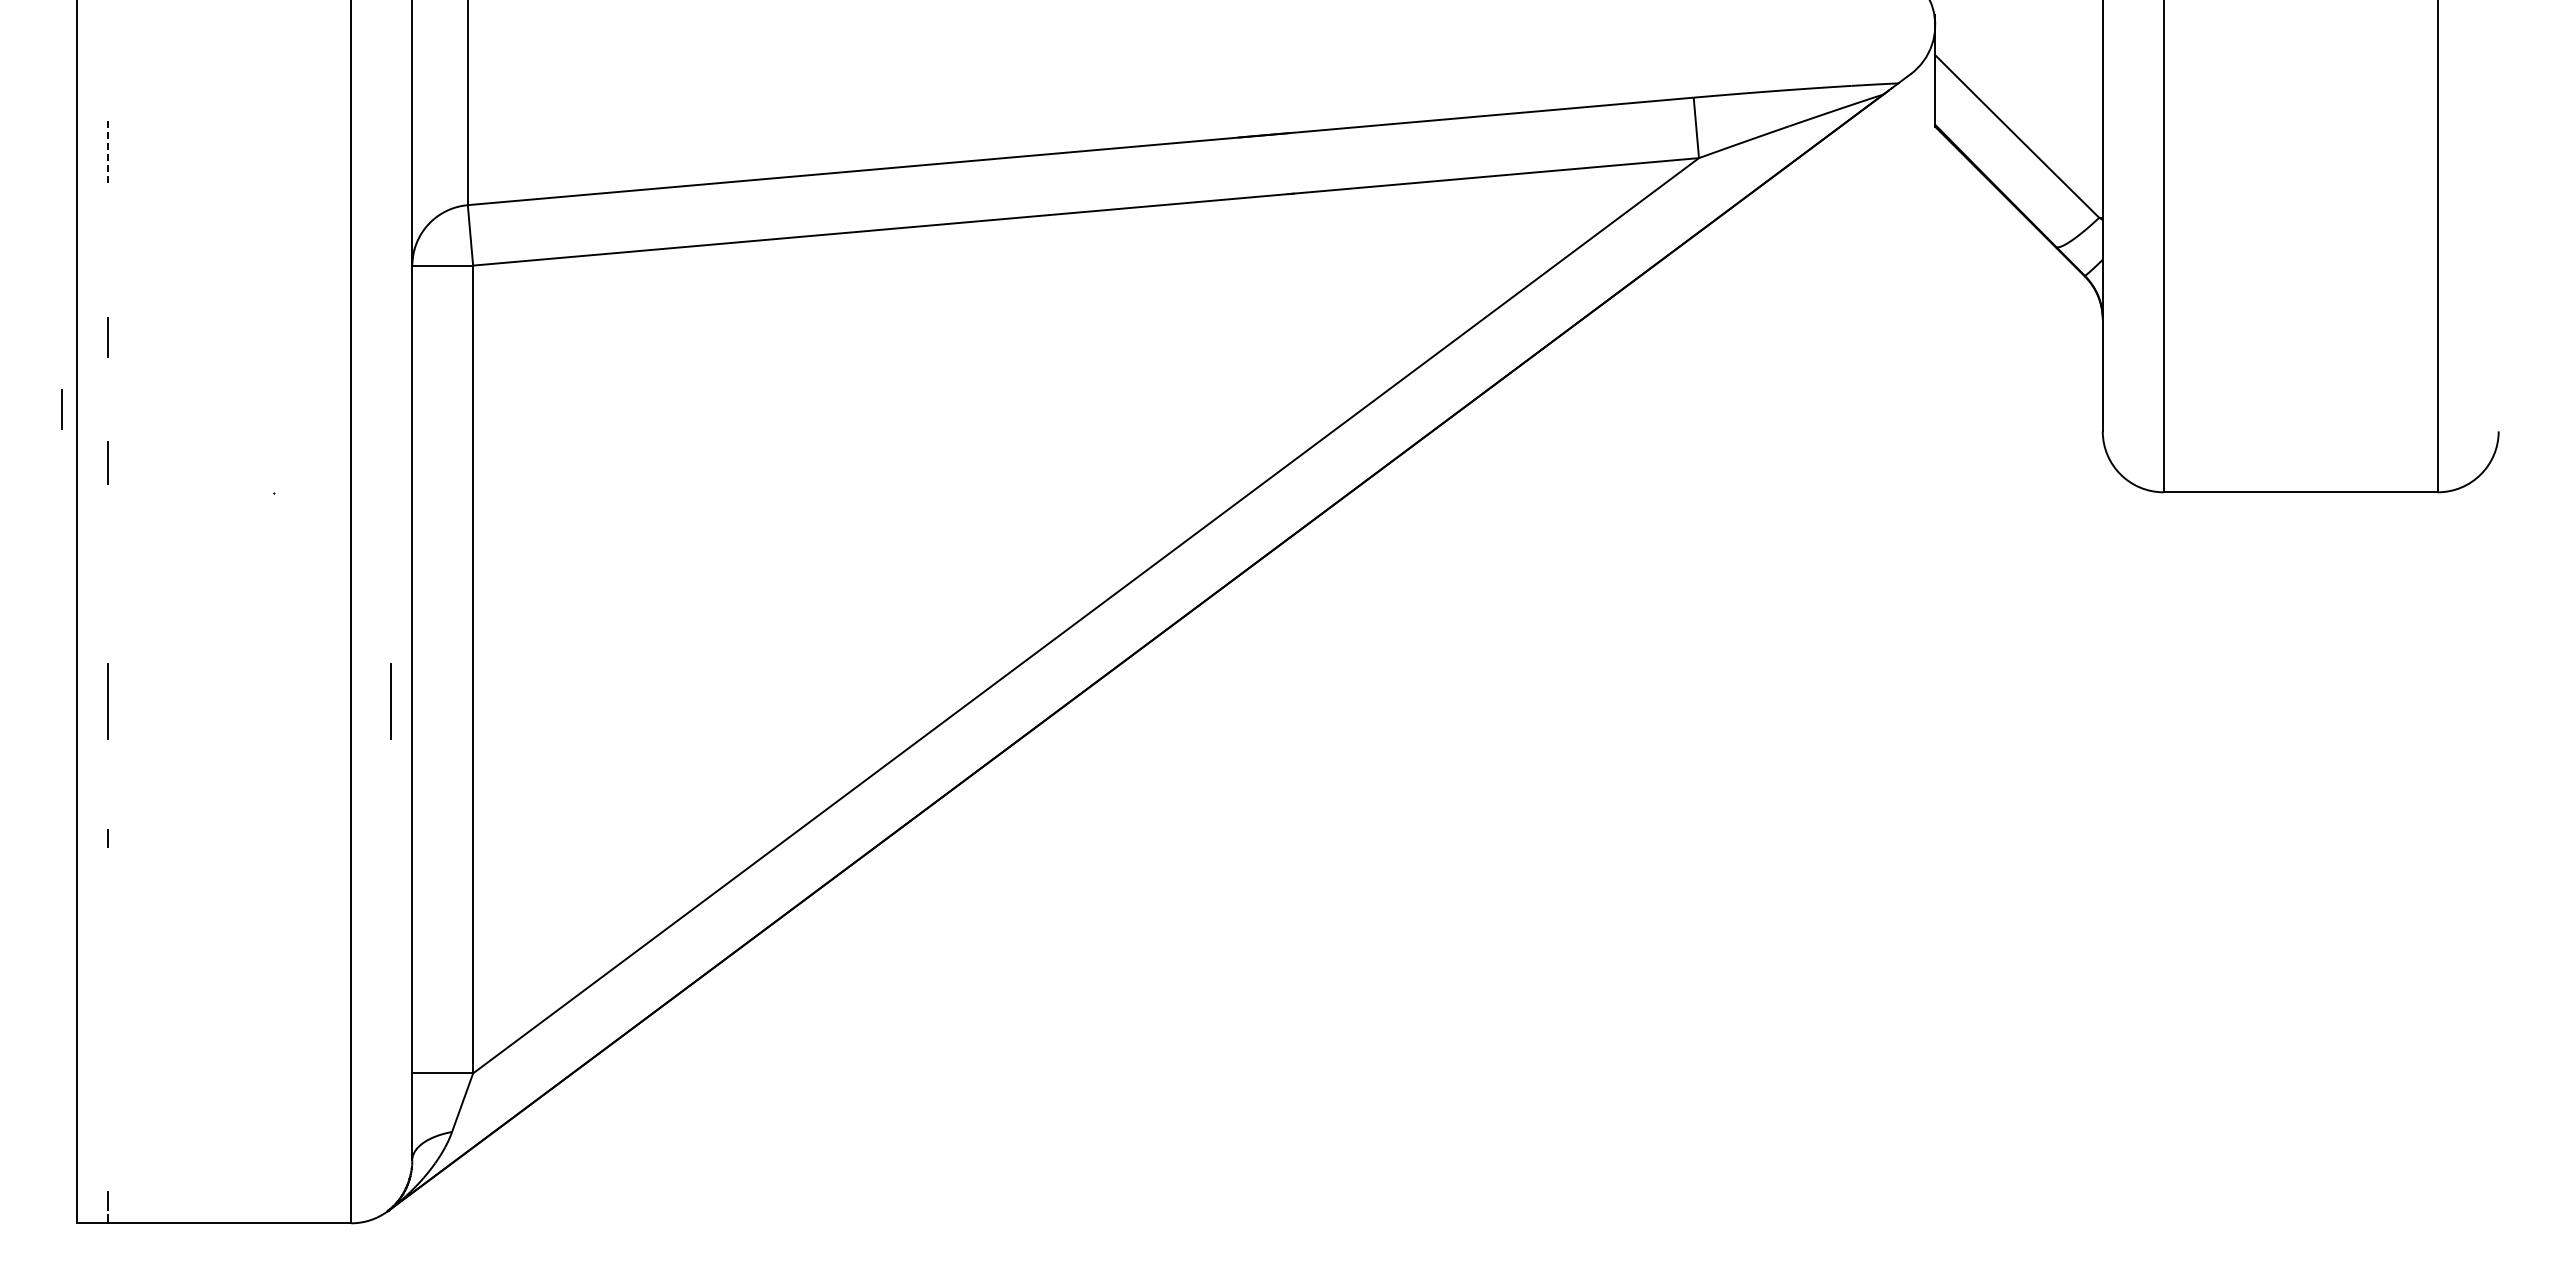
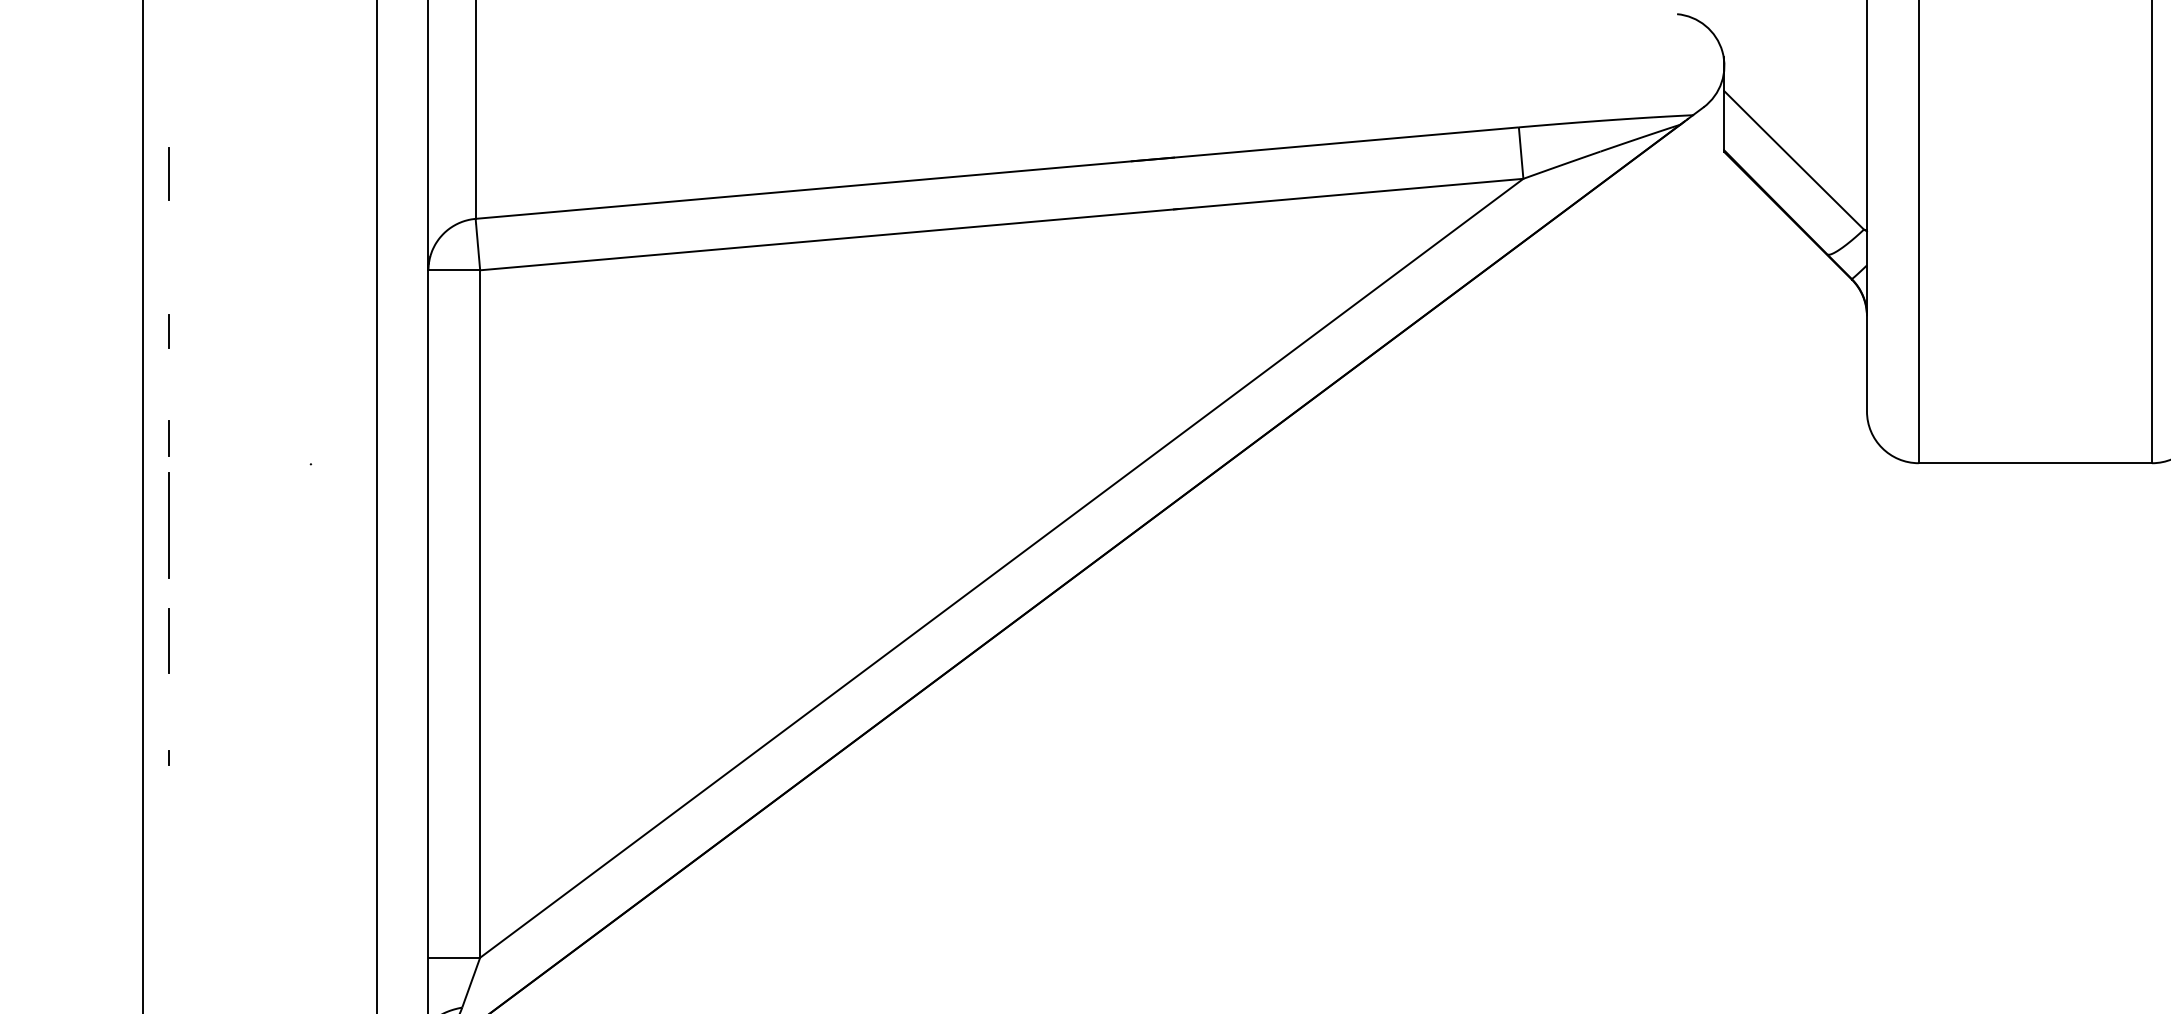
line: (107, 152) -> (169, 174), dashed -> solid
line: (61, 409) -> (129, 392), removed
line: (107, 565) -> (169, 525), added
line: (390, 701) -> (409, 641), removed

